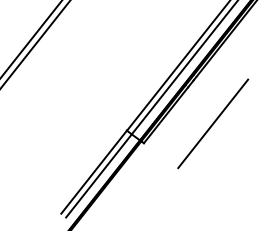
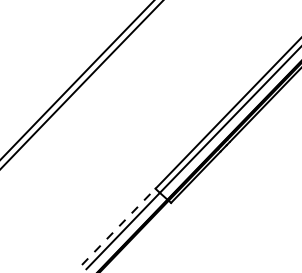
line: (212, 123) -> (241, 189), removed
line: (93, 171) -> (118, 226), solid -> dashed

